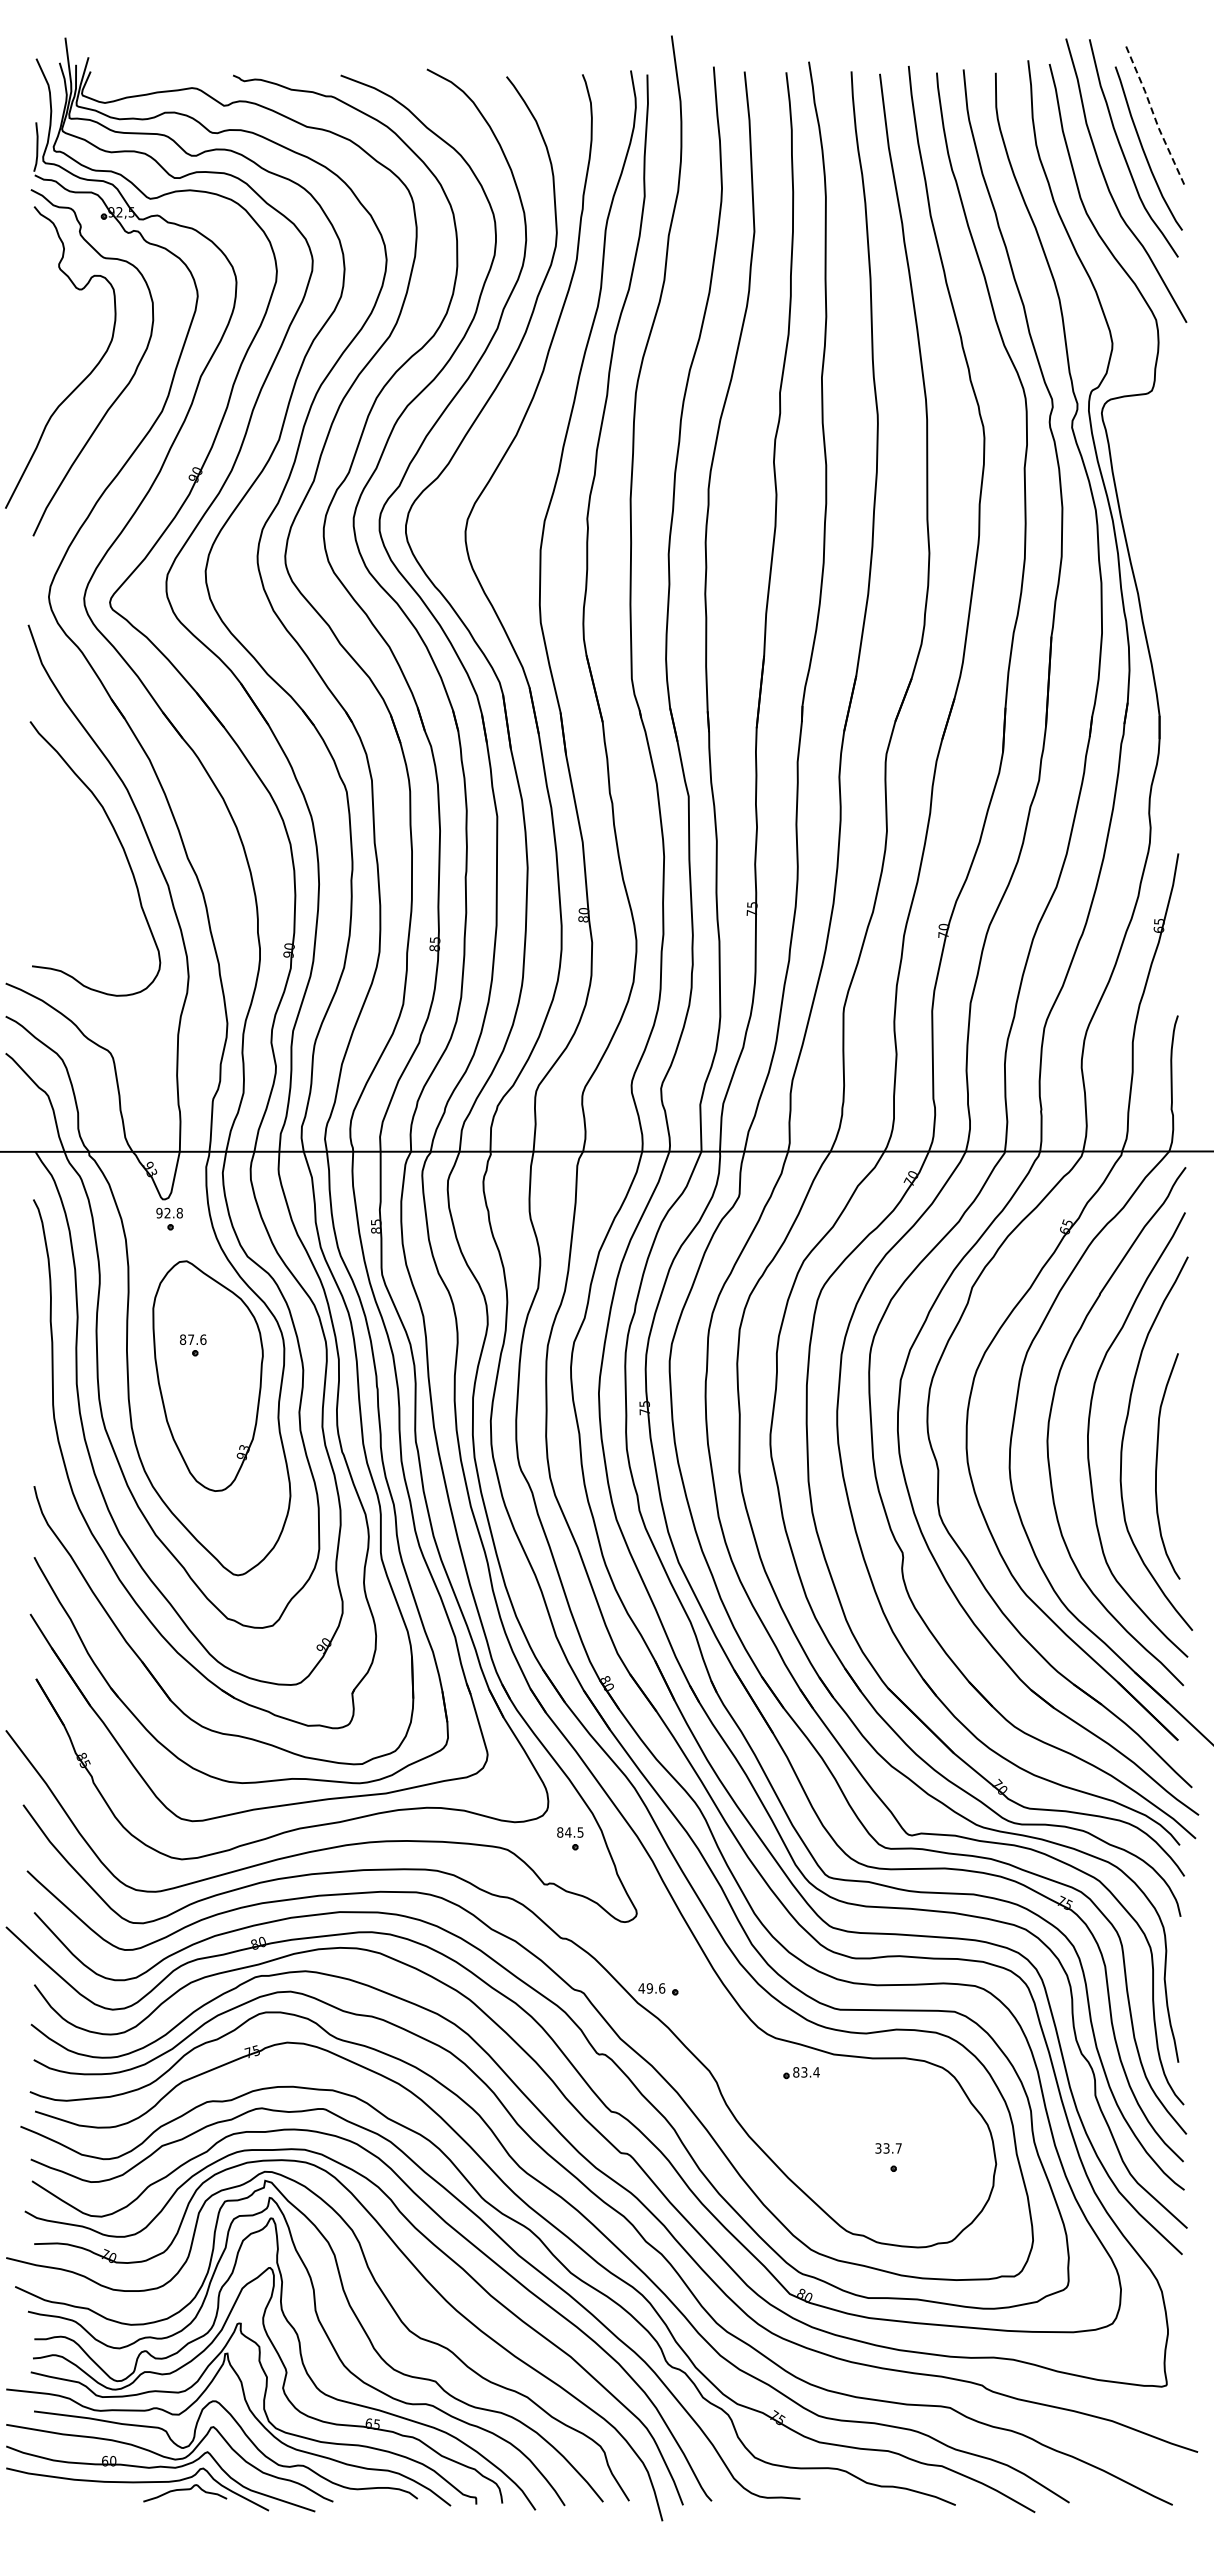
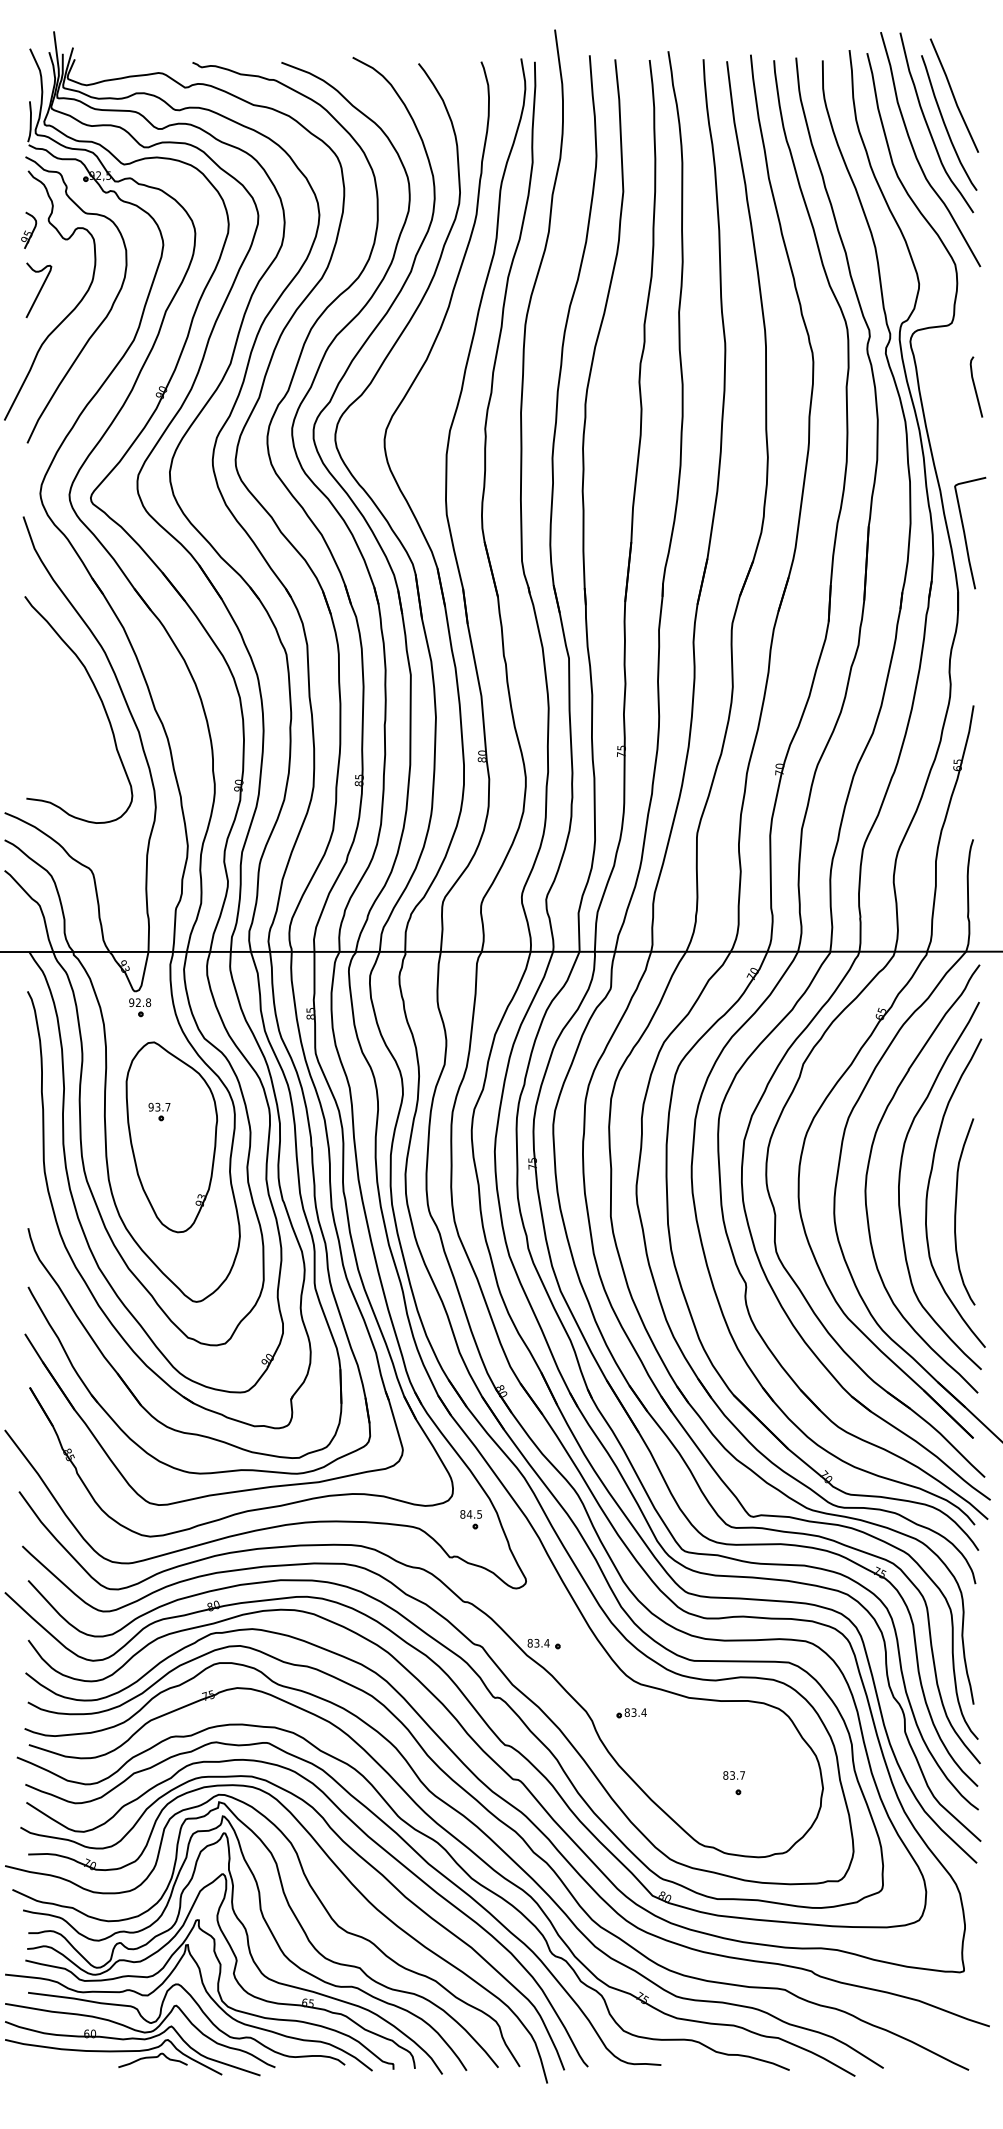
line: (1154, 115) -> (953, 95), dashed -> solid
part: (34, 278) -> (28, 230), added
curve: (48, 350) -> (40, 289), added
line: (1180, 468) -> (975, 387), added
curve: (1168, 645) -> (965, 533), added
text: (192, 1339) -> (158, 1107), 87.6 -> 93.7
text: (651, 1988) -> (538, 1643), 49.6 -> 83.4
part: (801, 2073) -> (631, 1713), moved
text: (878, 2148) -> (725, 1775), 33.7 -> 83.7

